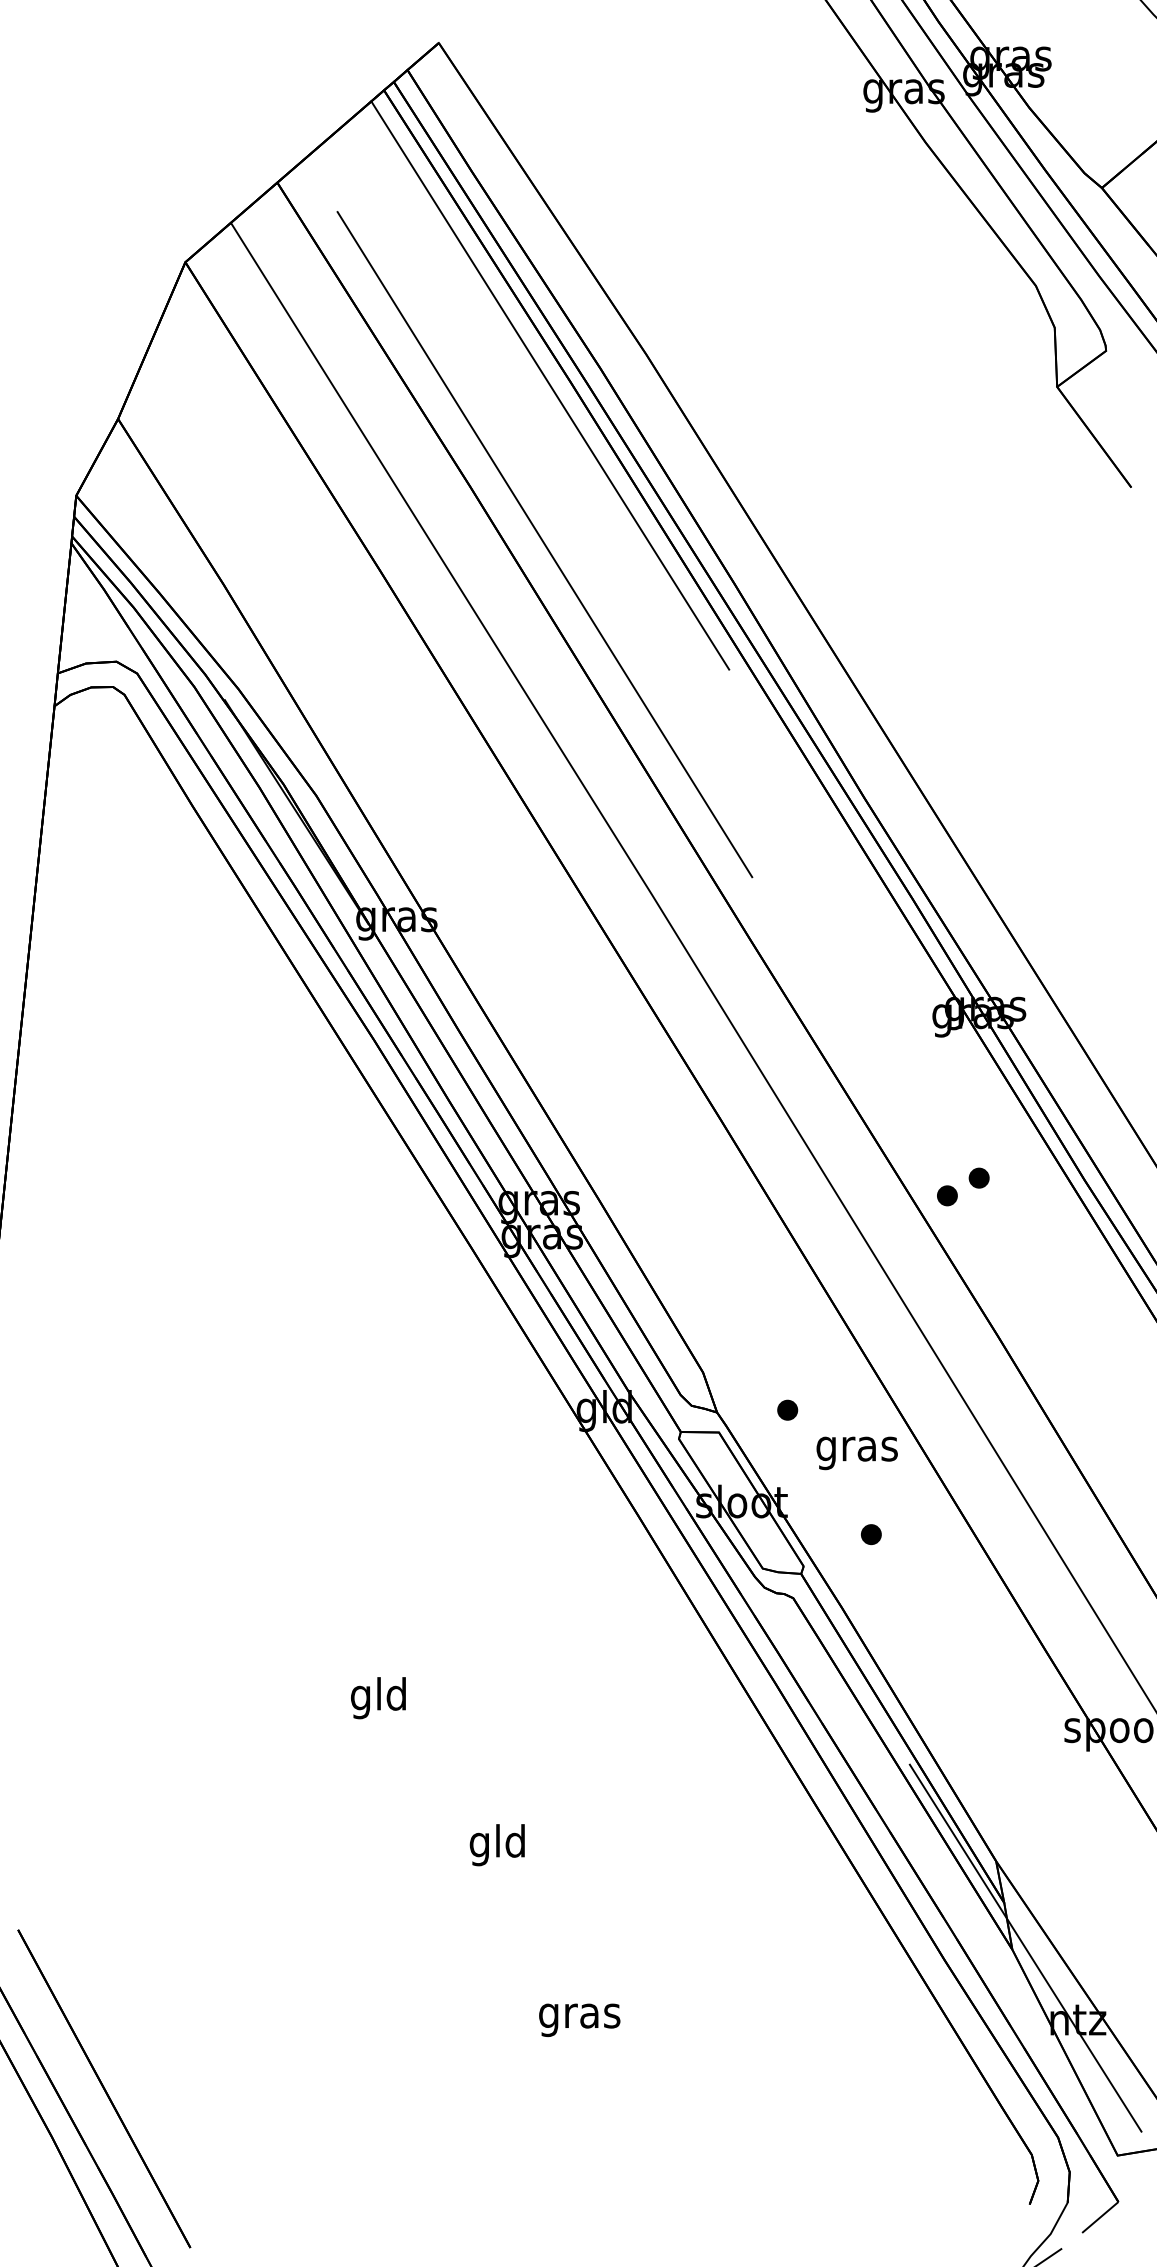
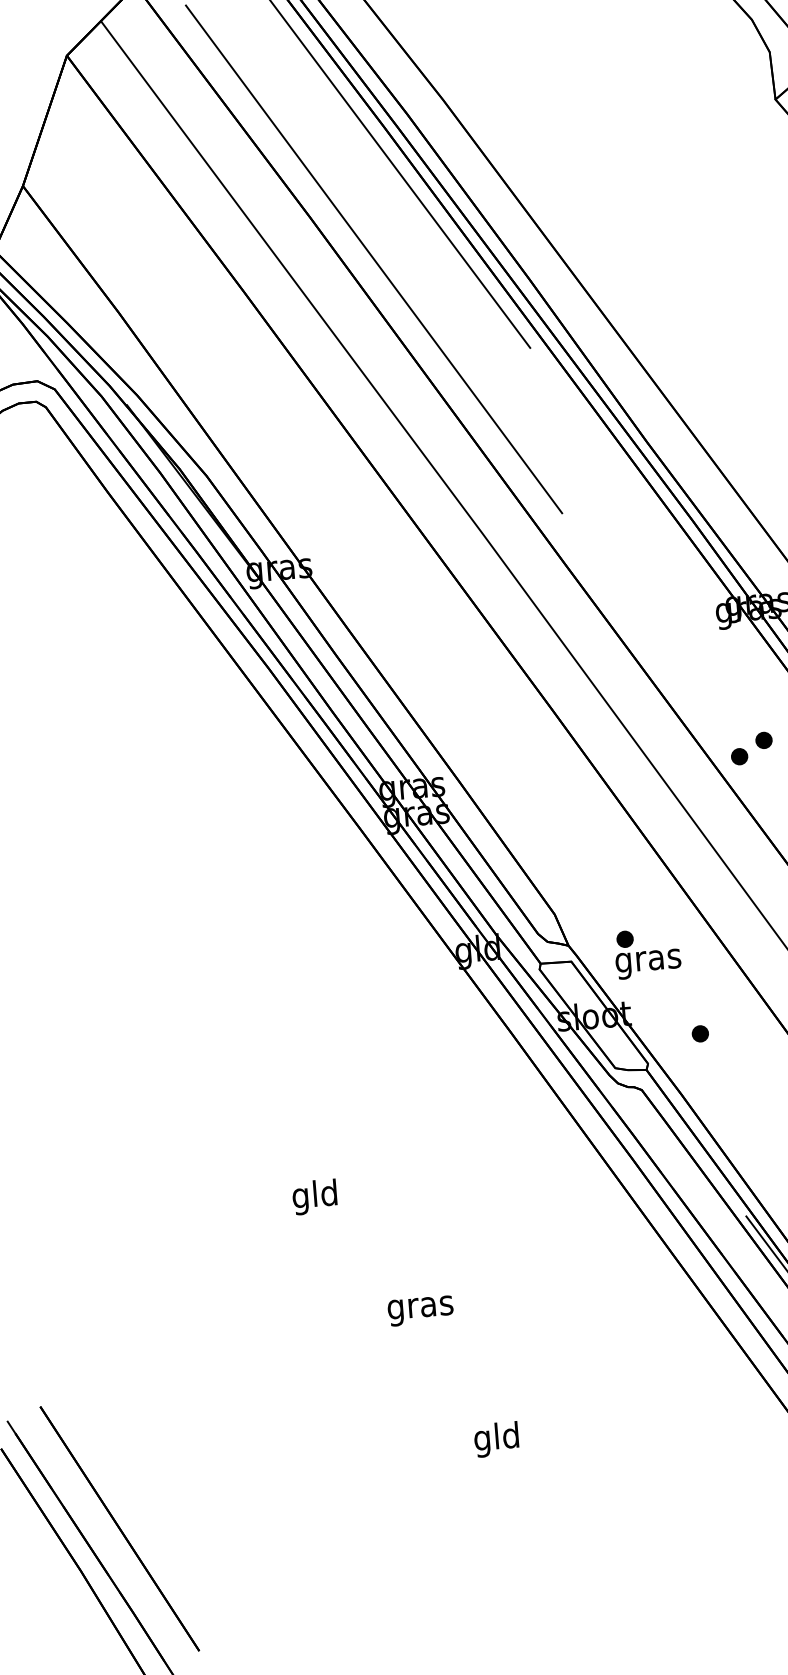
text: (856, 1453) -> (648, 964), moved
text: (497, 1845) -> (420, 1307), gld -> gras
text: (579, 2016) -> (497, 1439), gras -> gld

